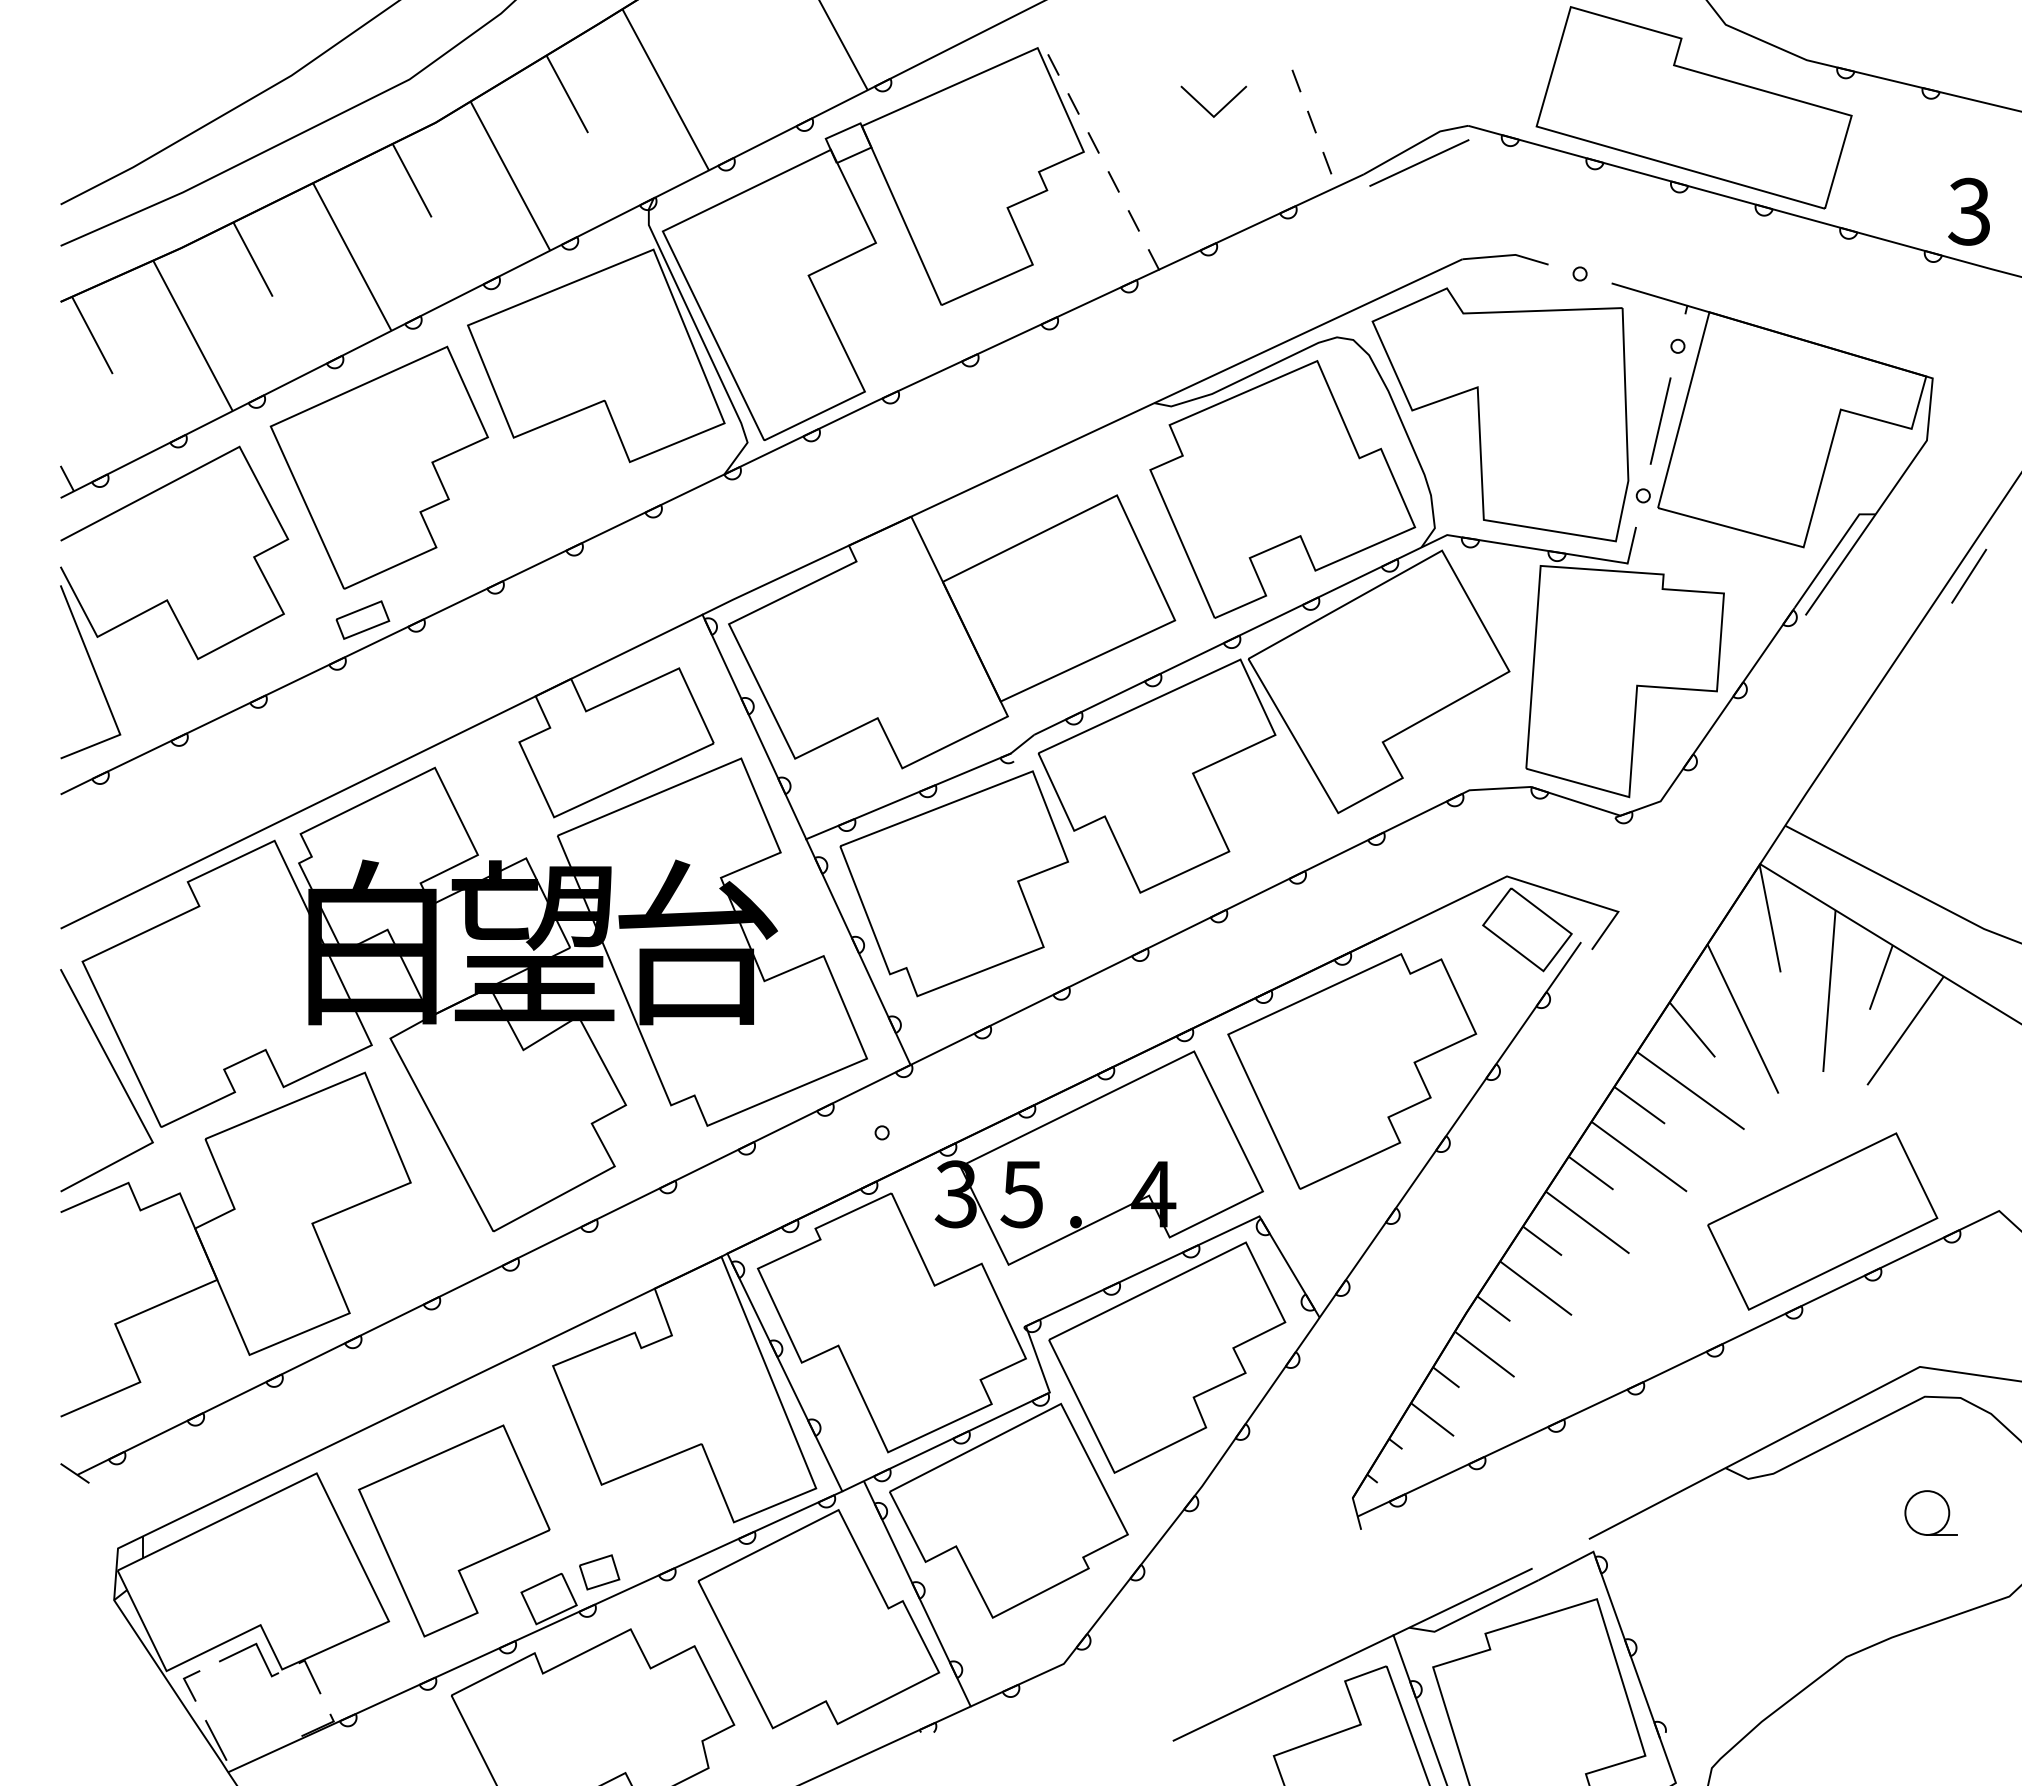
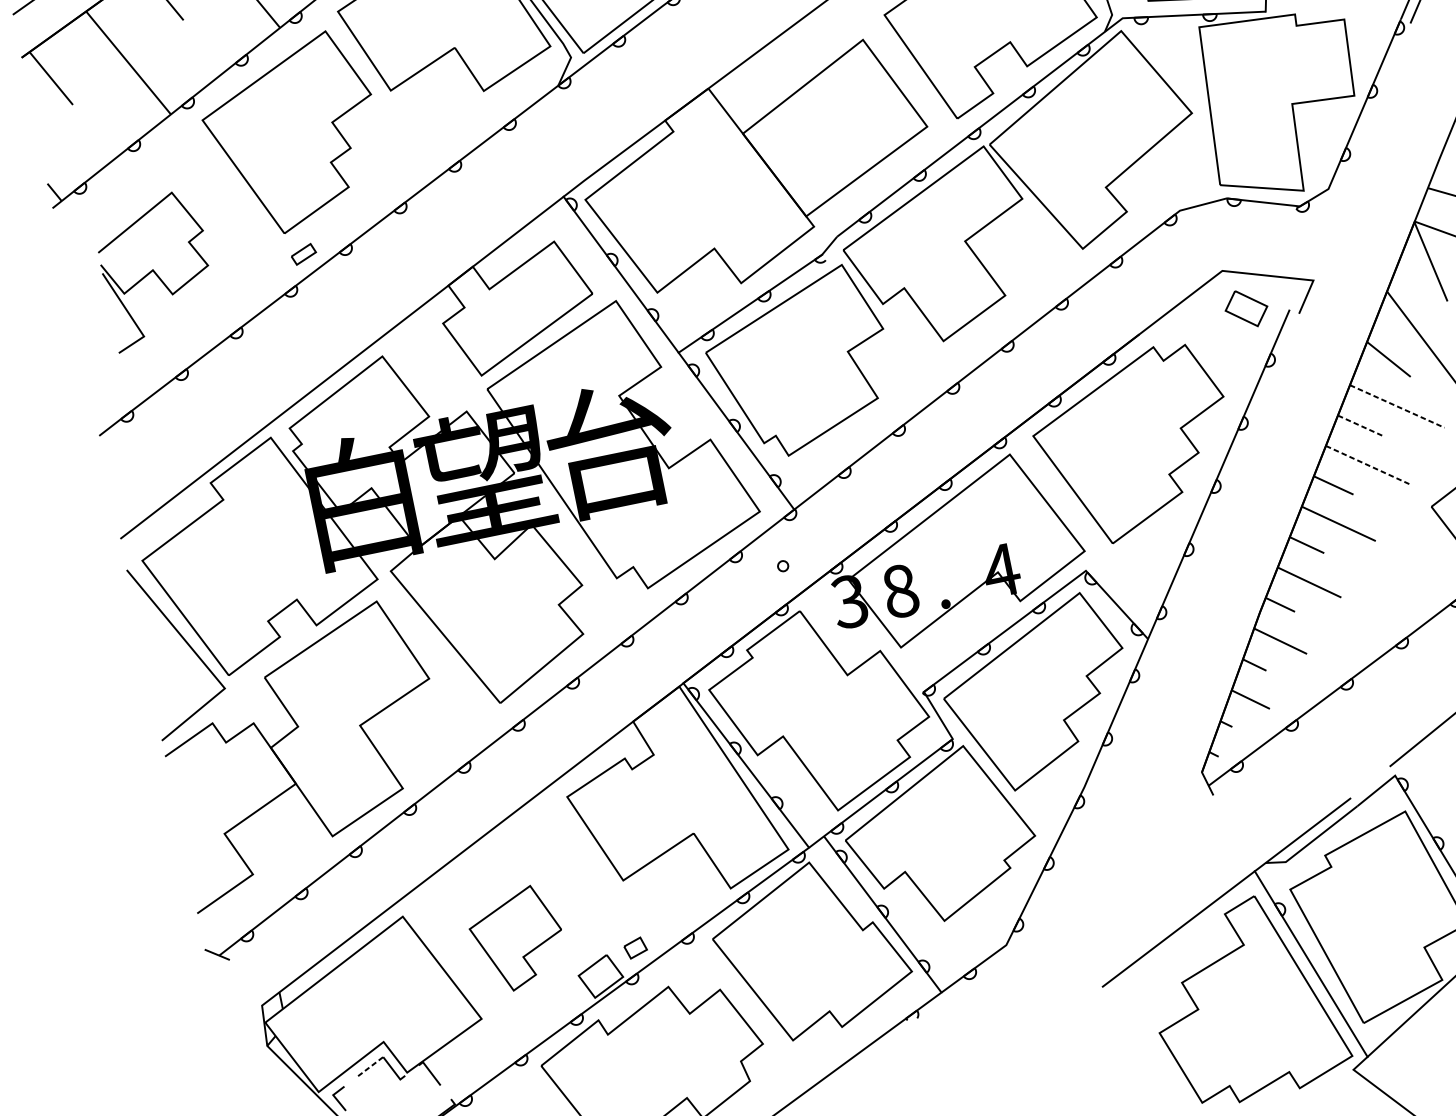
part: (174, 602) -> (156, 270), size x0.6
part: (362, 619) -> (303, 254), size x0.6
part: (1527, 929) -> (1246, 308), size x0.6
line: (1691, 1091) -> (1397, 406), solid -> dashed
line: (1640, 1105) -> (1360, 425), solid -> dashed
line: (1639, 1157) -> (1368, 465), solid -> dashed
text: (1021, 1194) -> (899, 591), 5 -> 8
part: (454, 1530) -> (517, 938), size x0.6
part: (599, 1572) -> (635, 948), size x0.7
line: (238, 1652) -> (370, 1066), solid -> dashed

